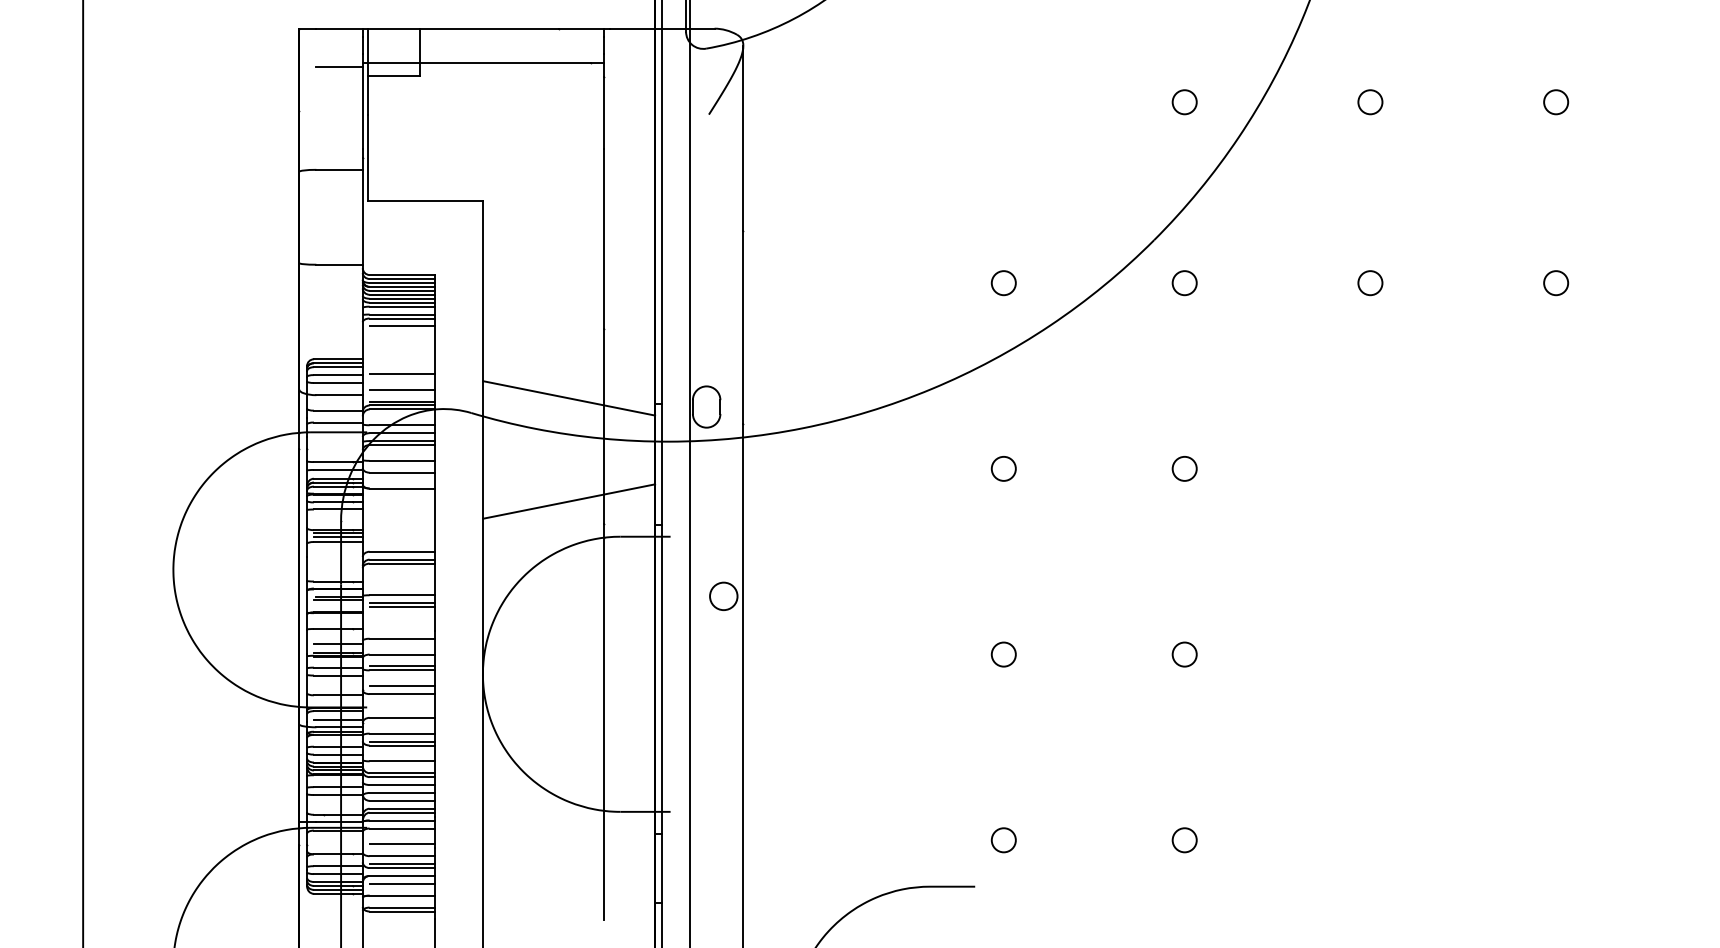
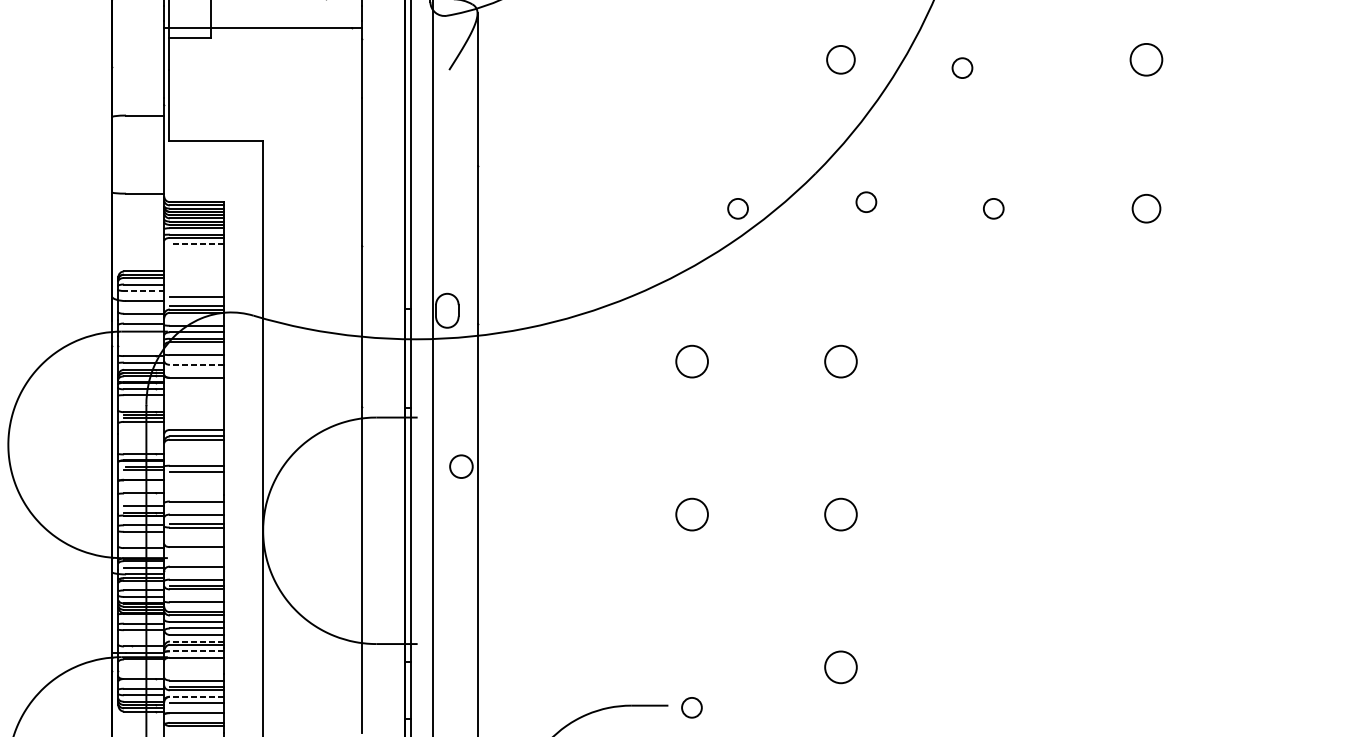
line: (339, 67) -> (145, 31), removed
circle: (1184, 102) -> (840, 60), size x1.4
circle: (1370, 102) -> (962, 68), moved
circle: (1556, 102) -> (1146, 60), size x1.6
circle: (1003, 283) -> (737, 209), moved
circle: (1184, 283) -> (866, 202), moved
circle: (1556, 283) -> (1146, 209), size x1.4
line: (402, 326) -> (196, 244), solid -> dashed
line: (402, 373) -> (196, 283), removed
line: (337, 383) -> (143, 291), solid -> dashed
line: (569, 398) -> (334, 303), removed
circle: (1003, 468) -> (691, 361), size x1.6
circle: (1184, 468) -> (840, 361), size x1.6
line: (402, 472) -> (196, 364), solid -> dashed
line: (569, 501) -> (334, 388), removed
line: (402, 607) -> (196, 475), removed
circle: (1003, 654) -> (691, 514), size x1.6
circle: (1184, 654) -> (840, 514), size x1.6
line: (402, 686) -> (196, 540), removed
line: (402, 808) -> (196, 641), solid -> dashed
line: (402, 820) -> (196, 651), solid -> dashed
circle: (1003, 840) -> (691, 707), moved
circle: (1184, 840) -> (840, 667), size x1.6
line: (402, 844) -> (196, 670), removed
line: (402, 875) -> (196, 696), solid -> dashed

